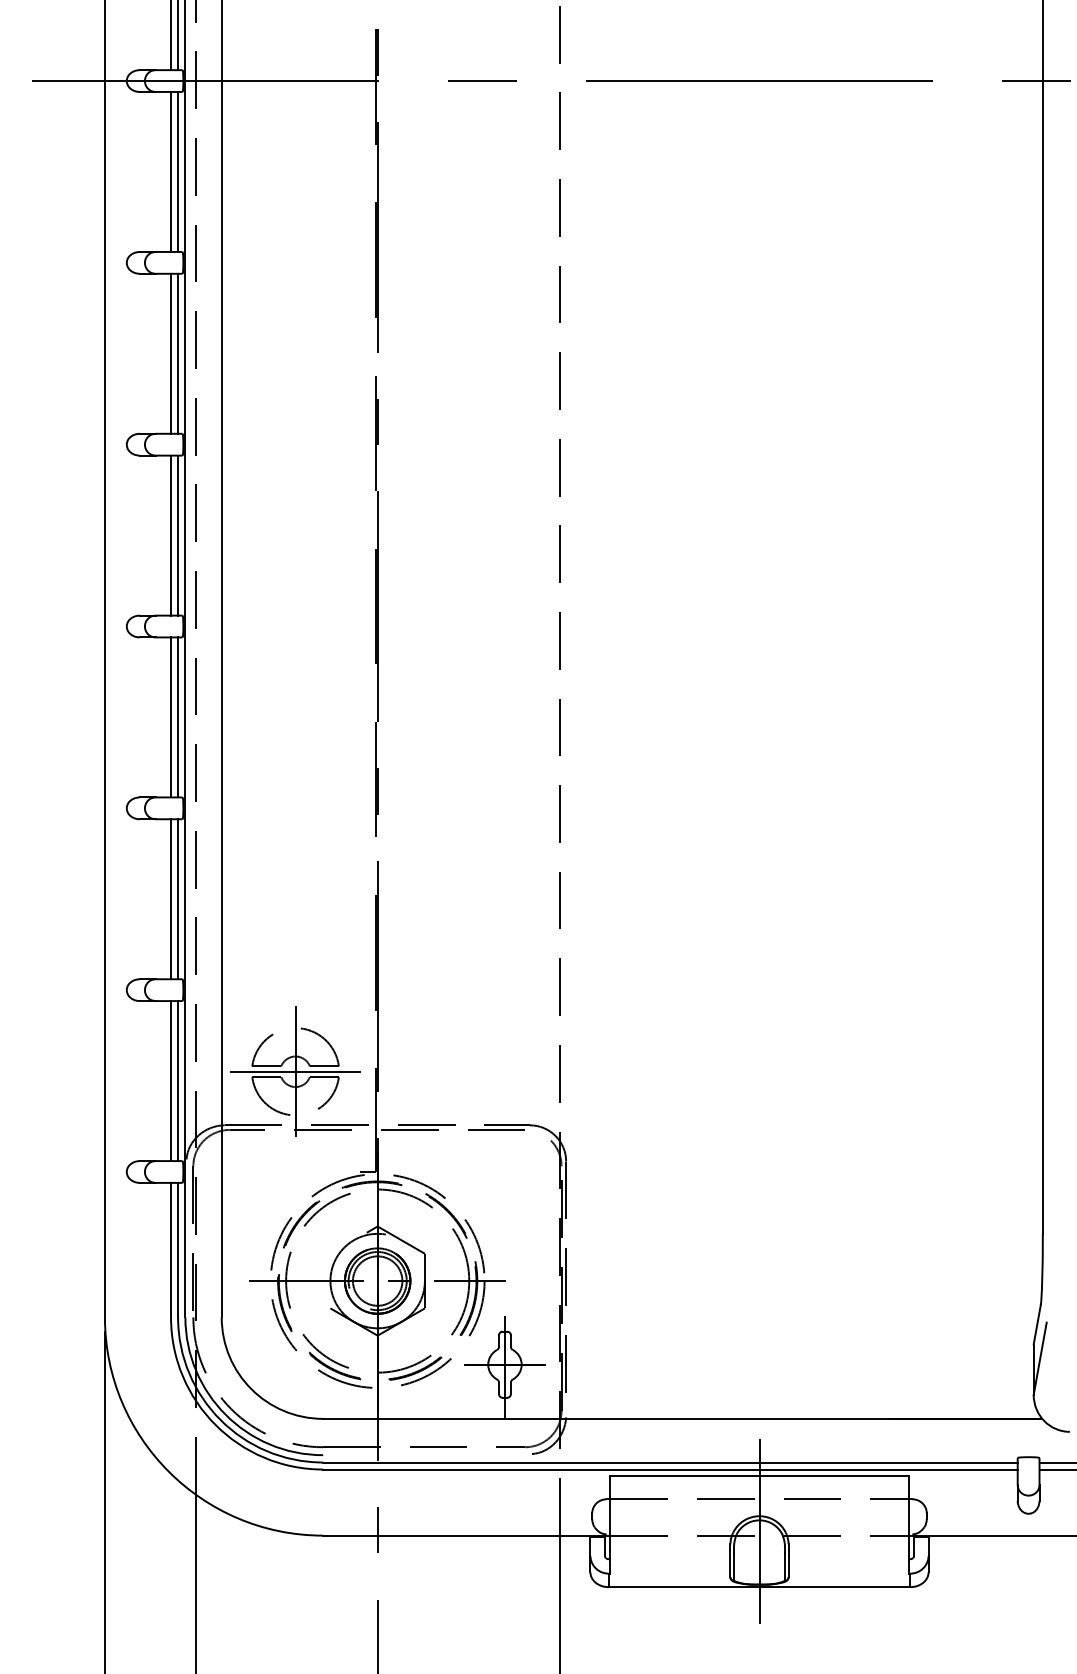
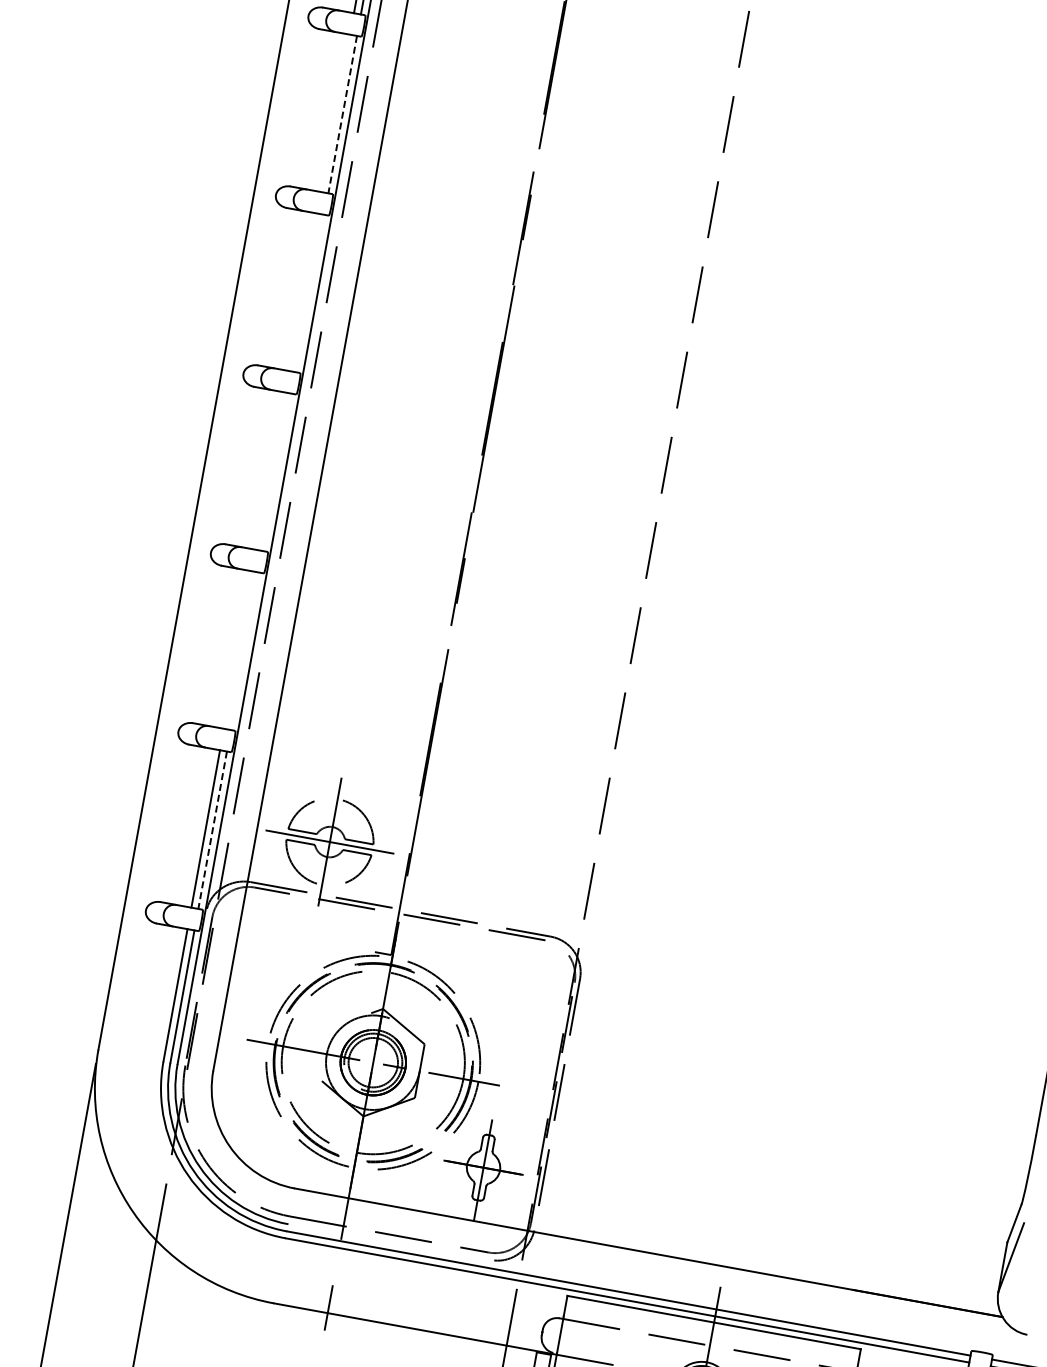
line: (171, 353) -> (336, 113), removed
line: (178, 354) -> (342, 115), solid -> dashed
line: (171, 535) -> (303, 292), removed
line: (178, 535) -> (310, 293), removed
line: (171, 717) -> (271, 471), removed
line: (178, 717) -> (278, 472), removed
line: (171, 899) -> (238, 650), removed
line: (178, 899) -> (245, 651), removed
line: (178, 1081) -> (213, 830), solid -> dashed

